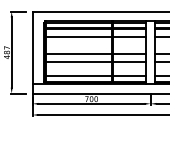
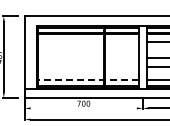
line: (95, 37) -> (87, 42), removed
line: (95, 53) -> (87, 58), removed
line: (95, 62) -> (87, 67), removed
line: (95, 75) -> (87, 80), solid -> dashed
line: (91, 103) -> (83, 108), removed

